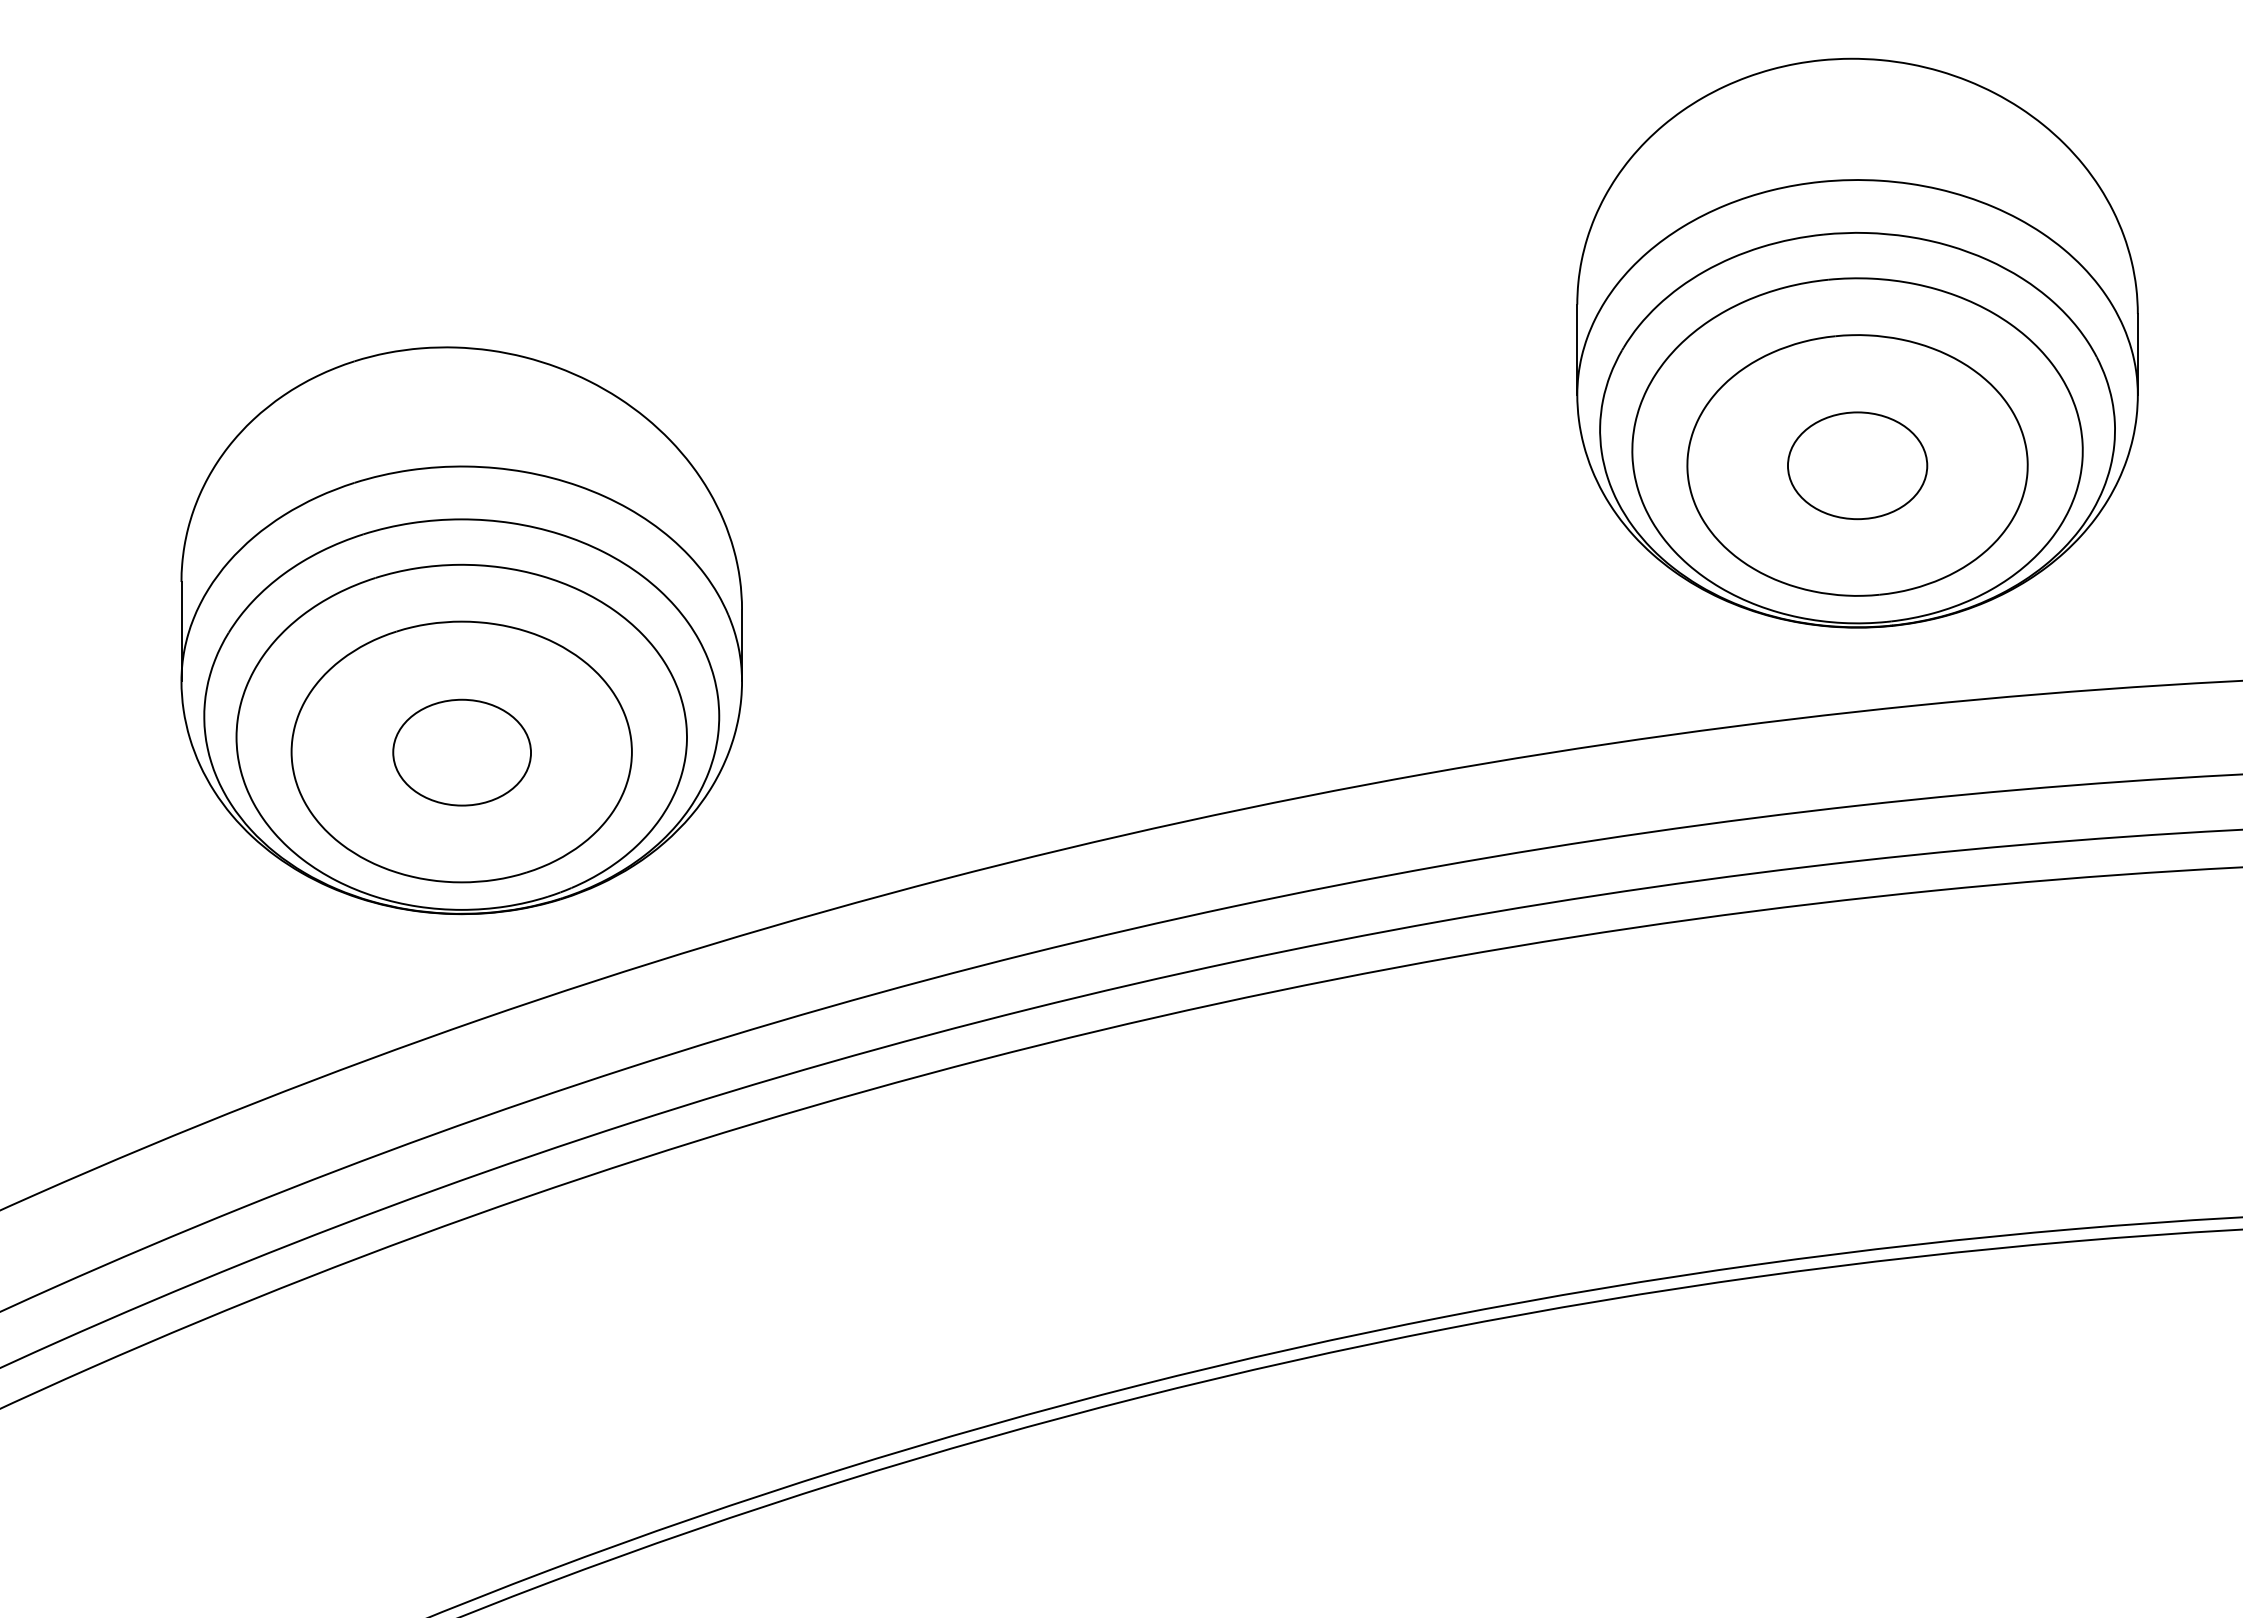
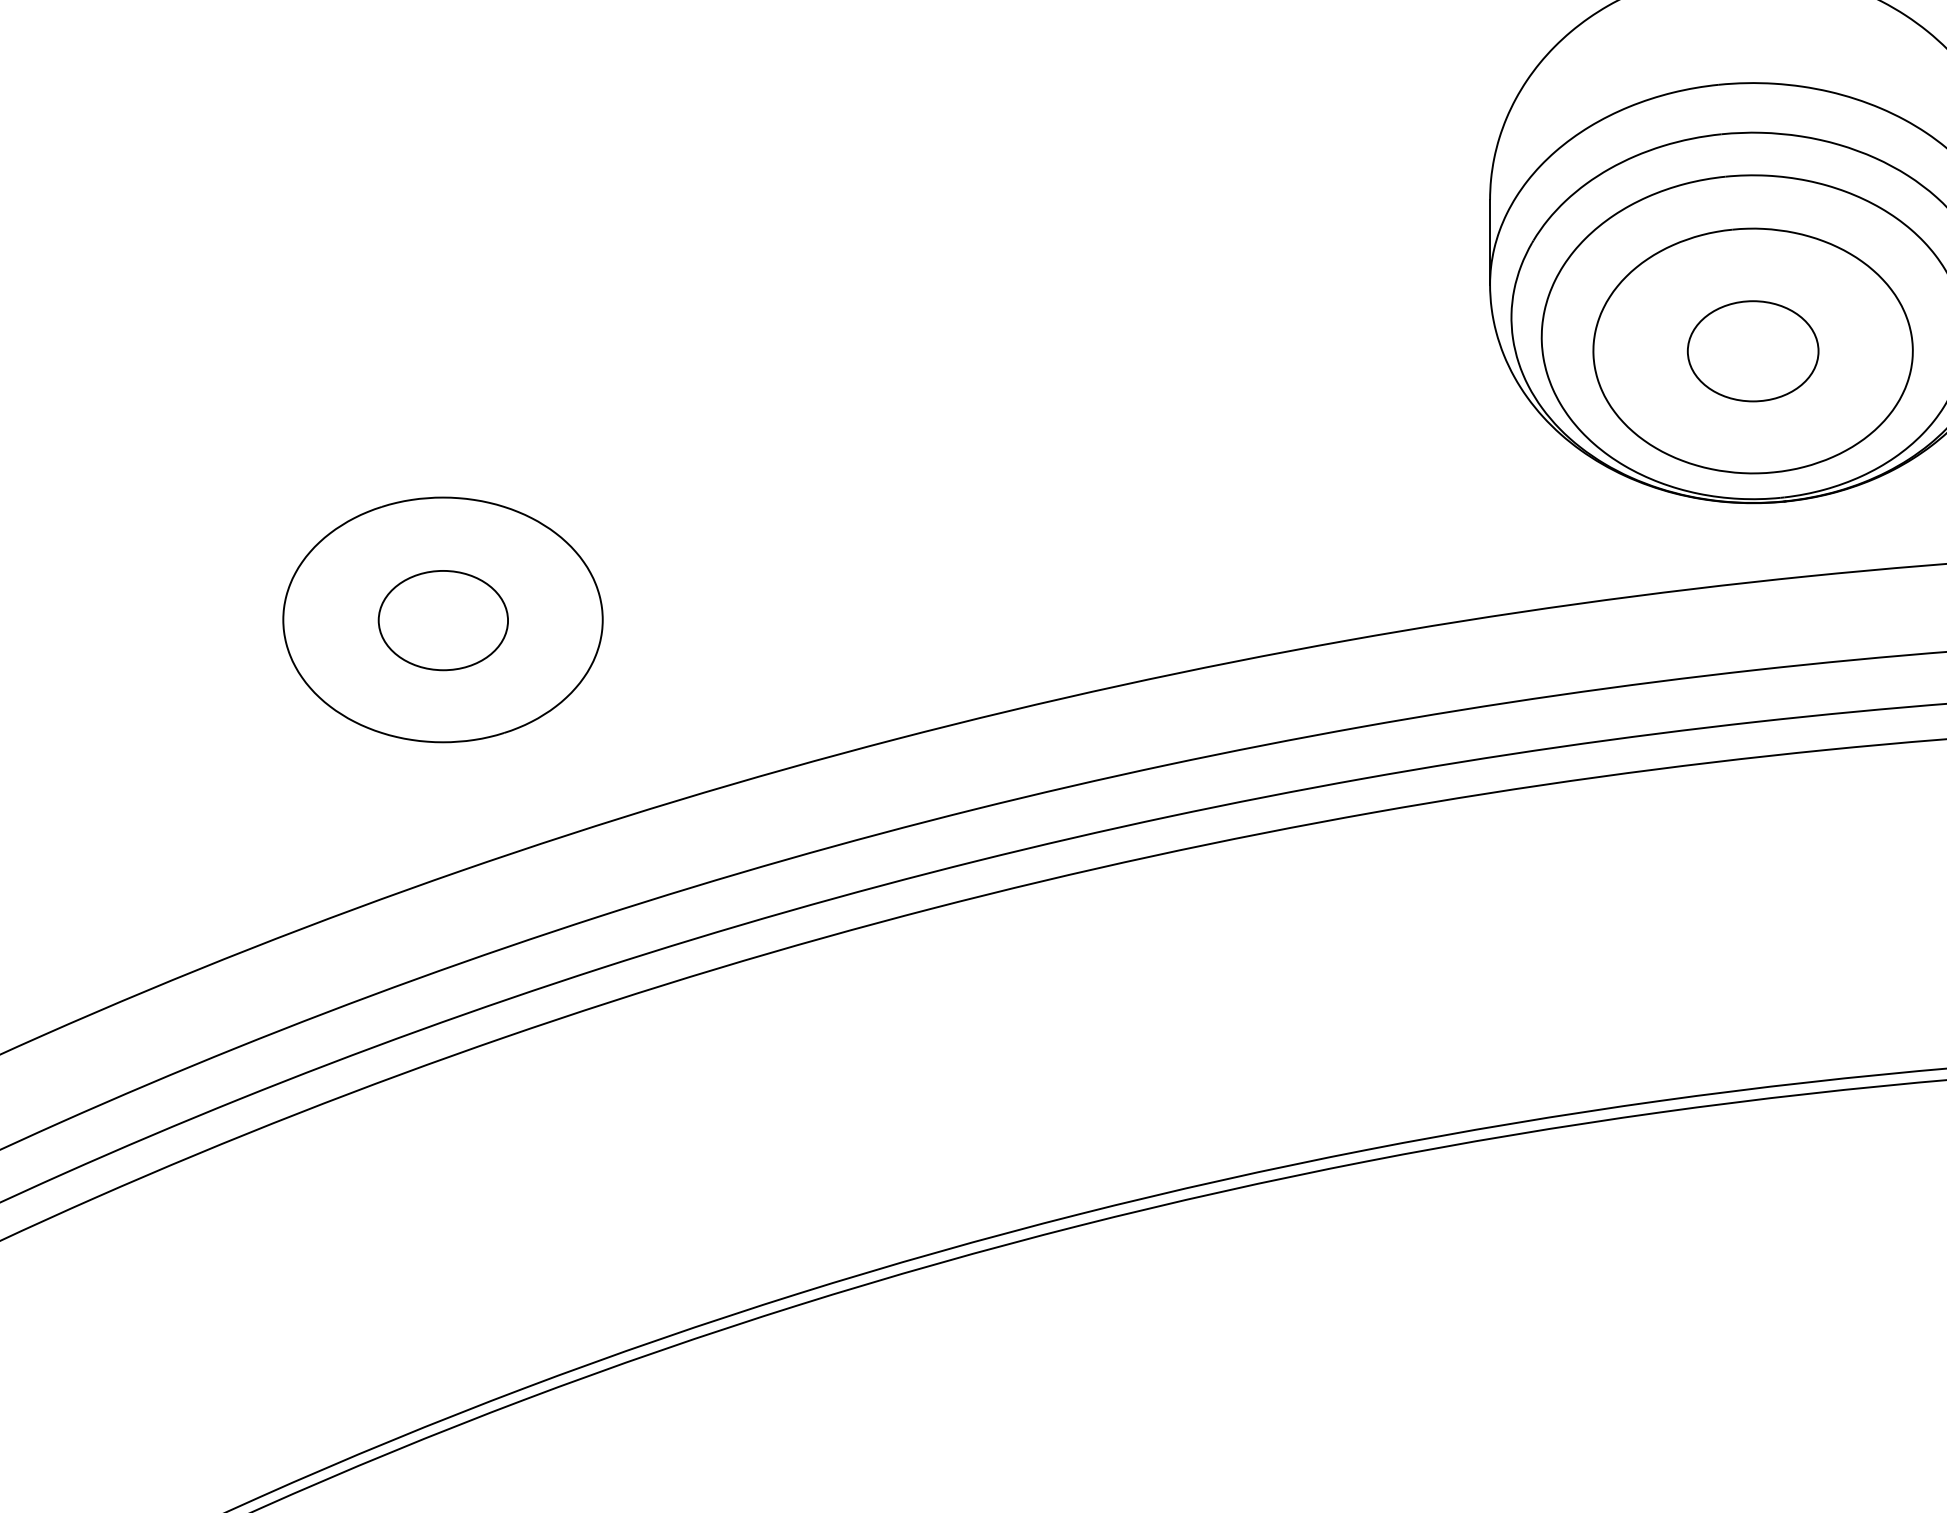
part: (461, 630) -> (442, 505), removed

